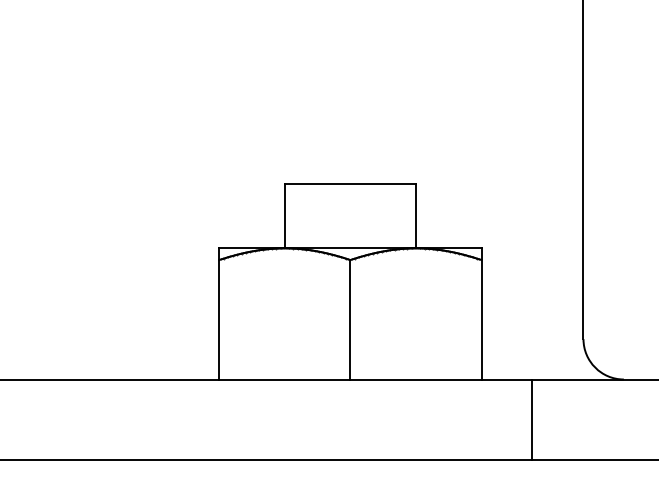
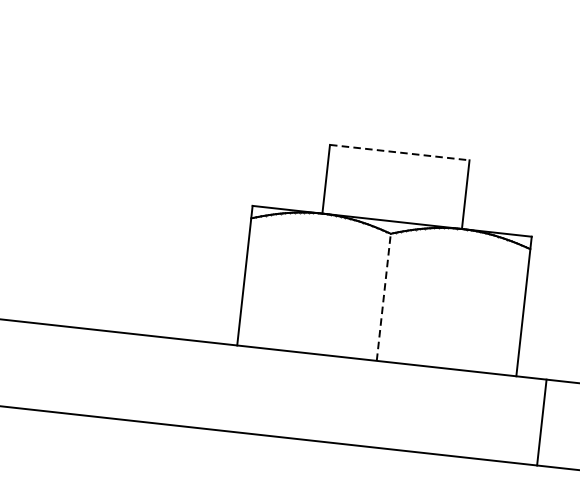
line: (350, 183) -> (399, 152), solid -> dashed
line: (350, 319) -> (383, 297), solid -> dashed
line: (531, 419) -> (541, 422), moved

